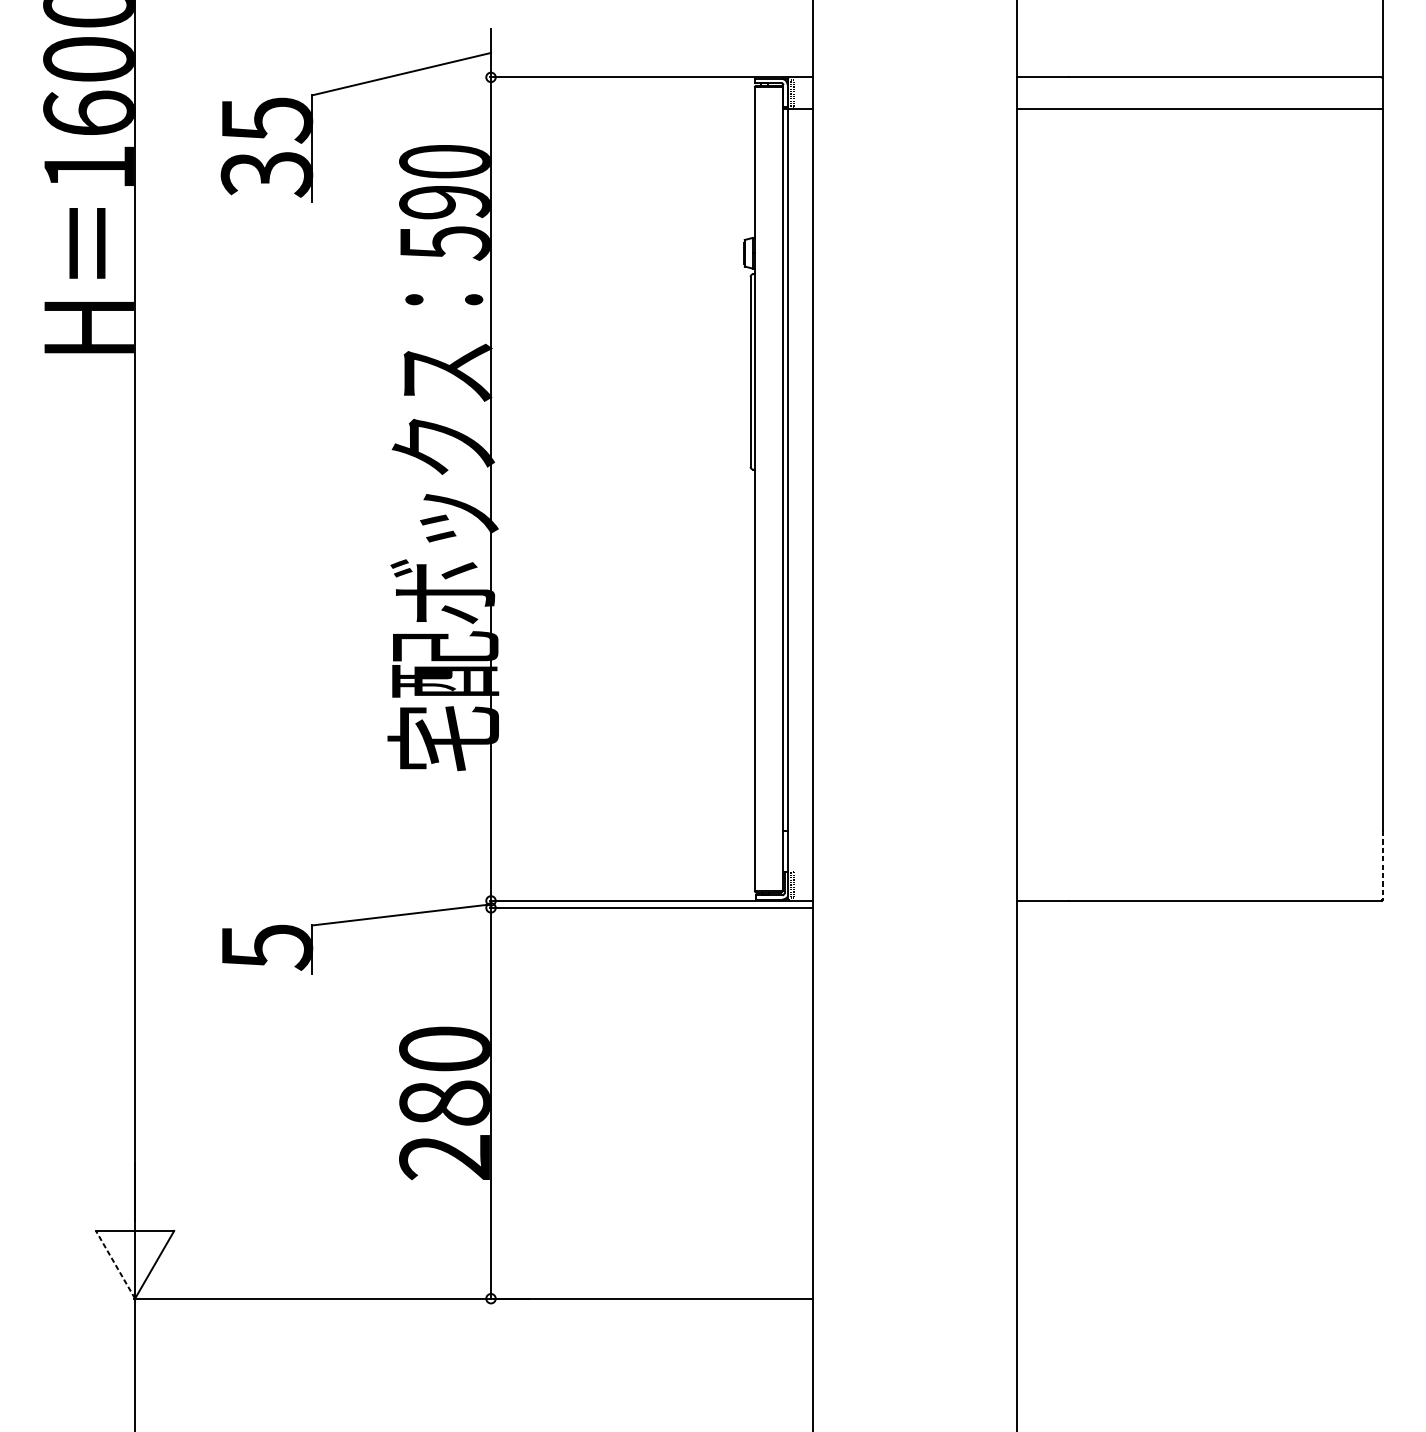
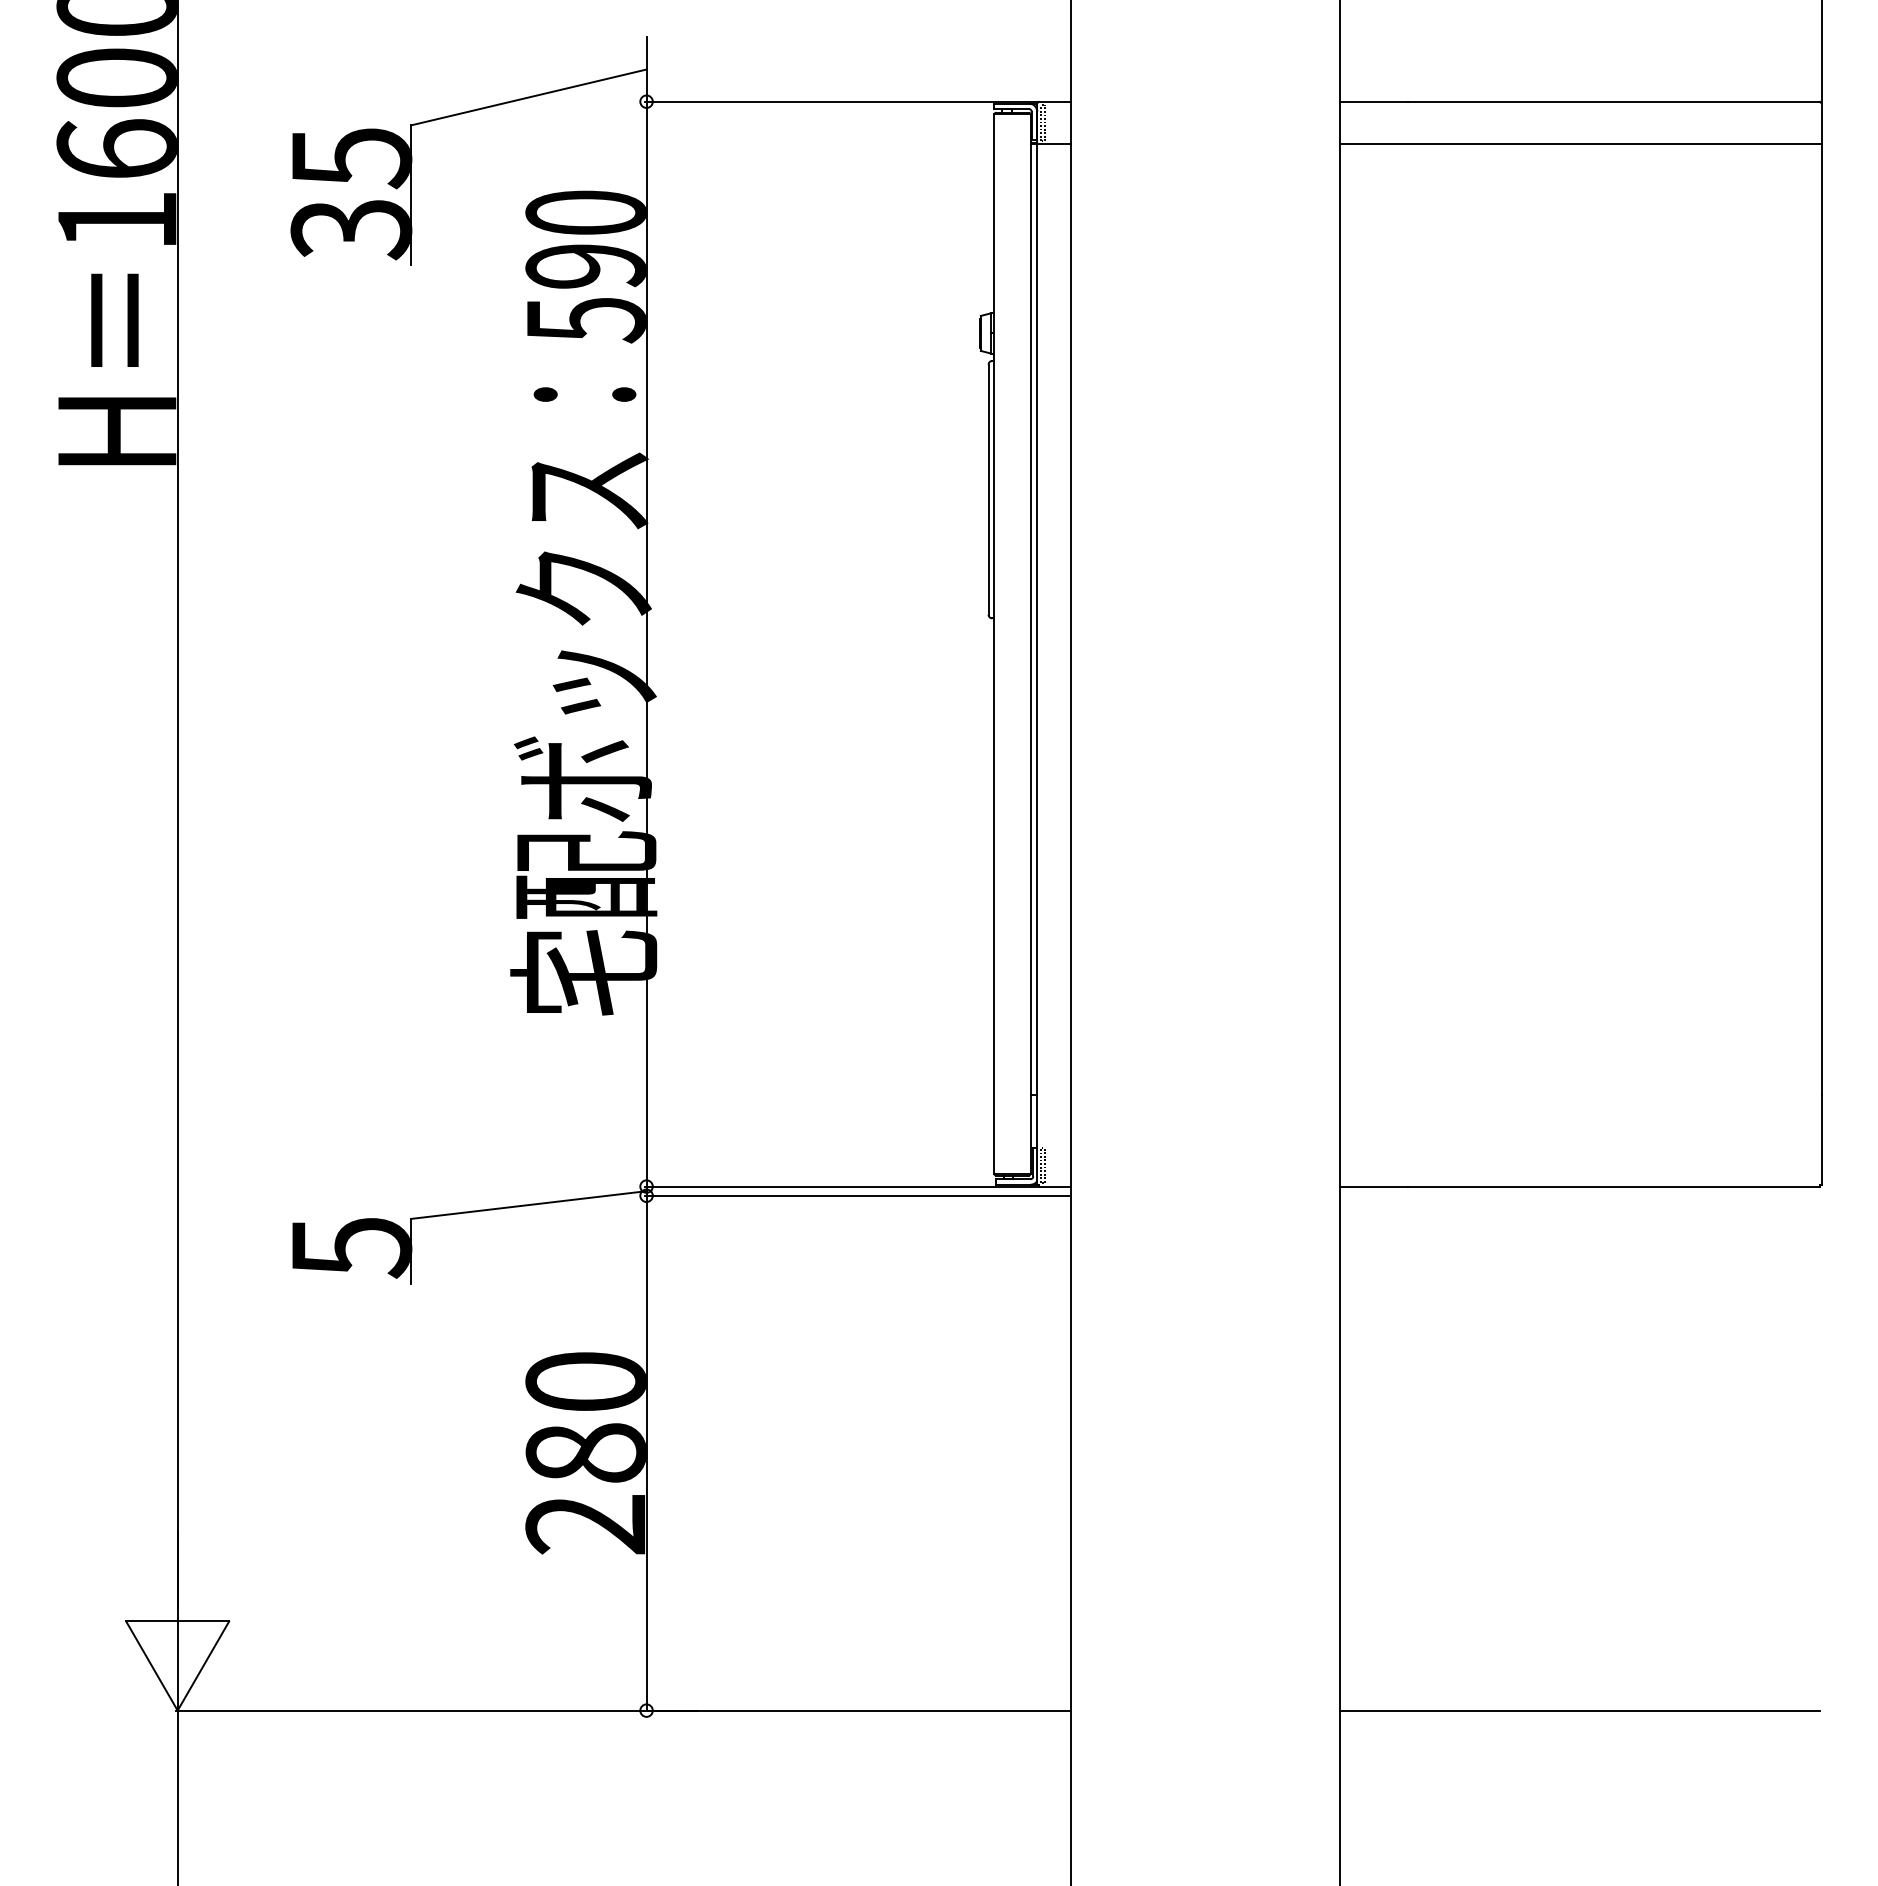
line: (1382, 865) -> (1821, 1140), dashed -> solid
line: (115, 1264) -> (151, 1665), dashed -> solid
line: (1199, 1298) -> (1579, 1710), added

